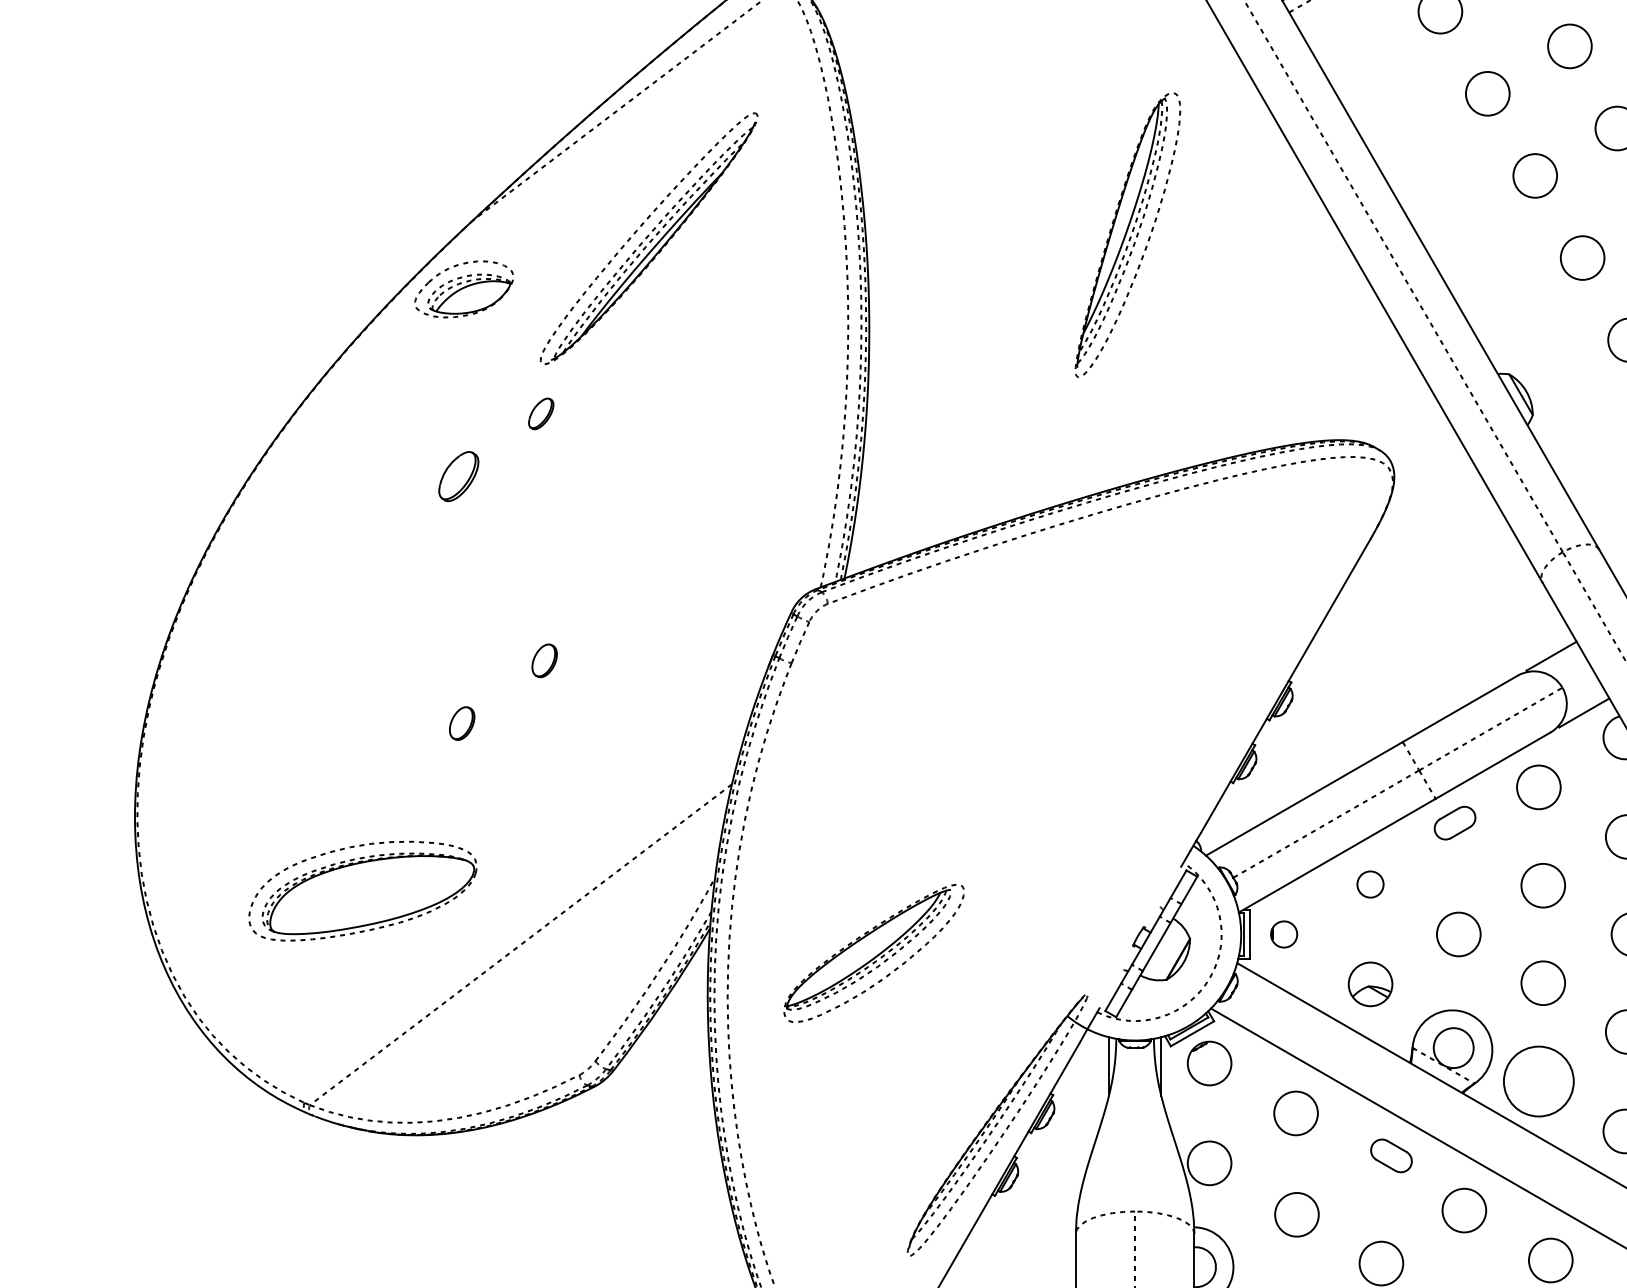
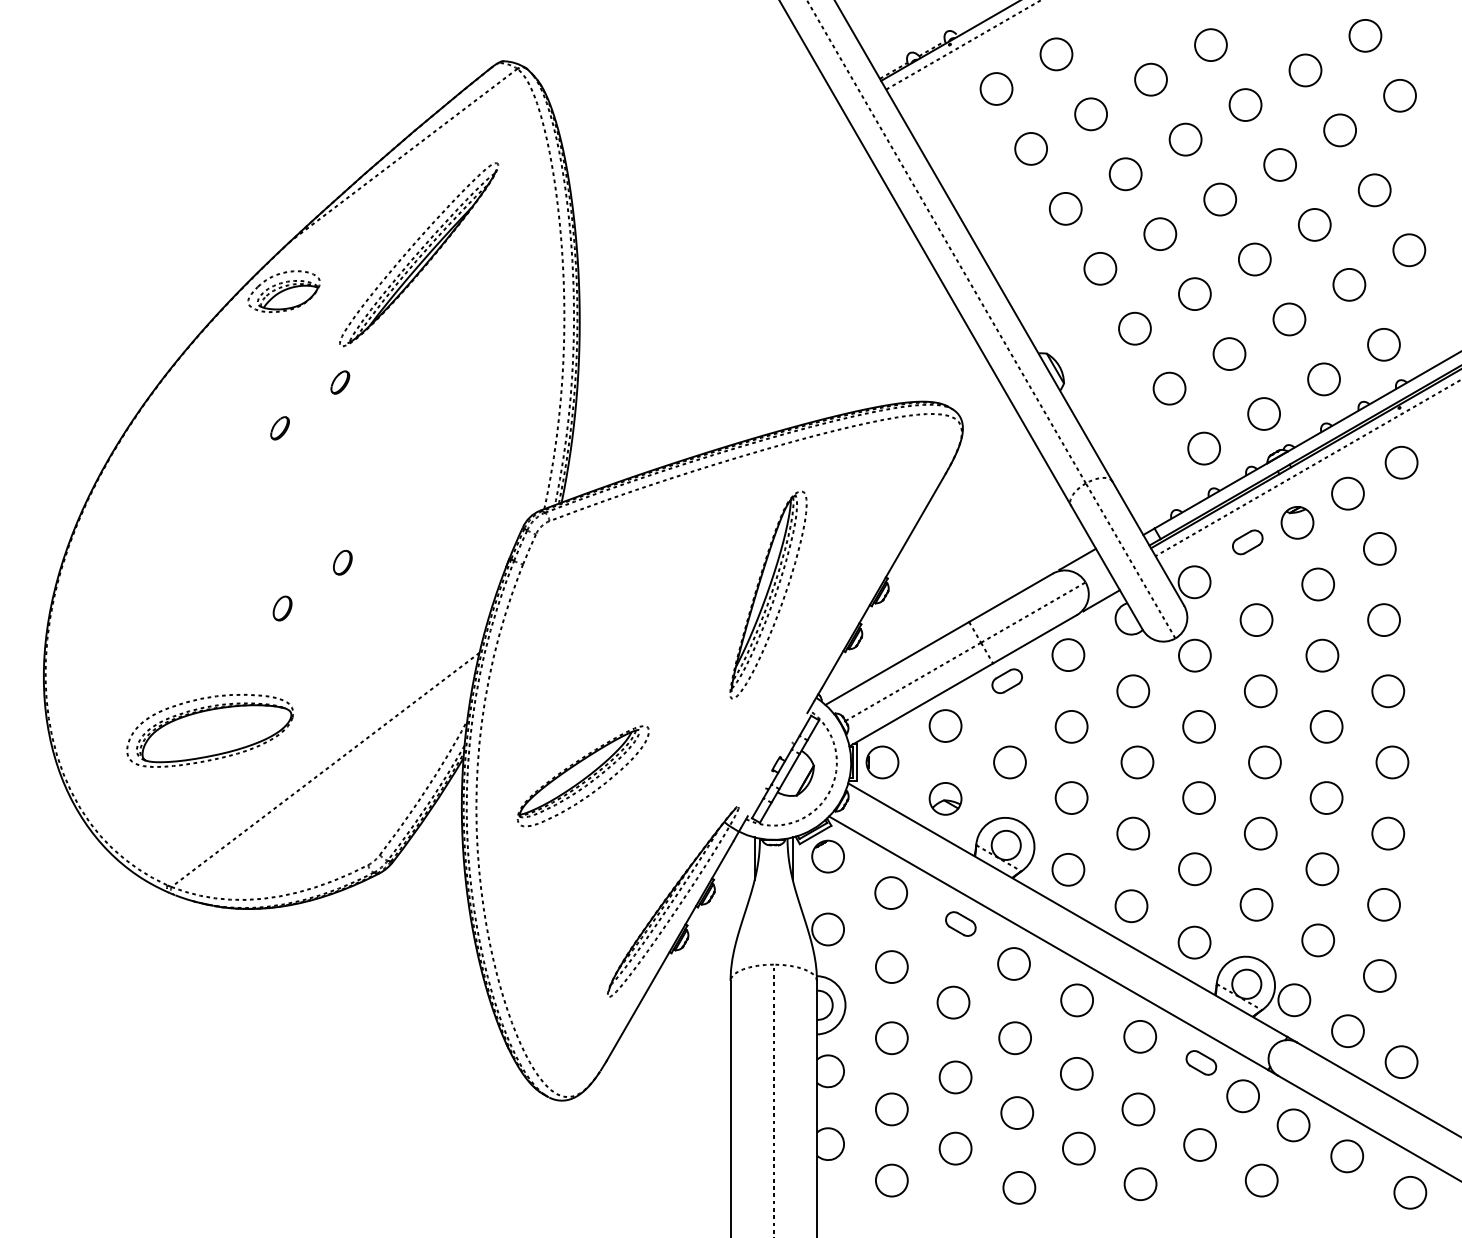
part: (1127, 234) -> (768, 594), moved
part: (457, 476) -> (279, 428), size x0.62
circle: (1370, 883) -> (945, 725), size x1.67
part: (1284, 934) -> (882, 762), size x1.67
circle: (1538, 1081) -> (1068, 869), size x0.62

